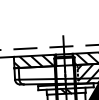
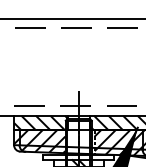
hatch: (34, 75) -> (39, 141), added

